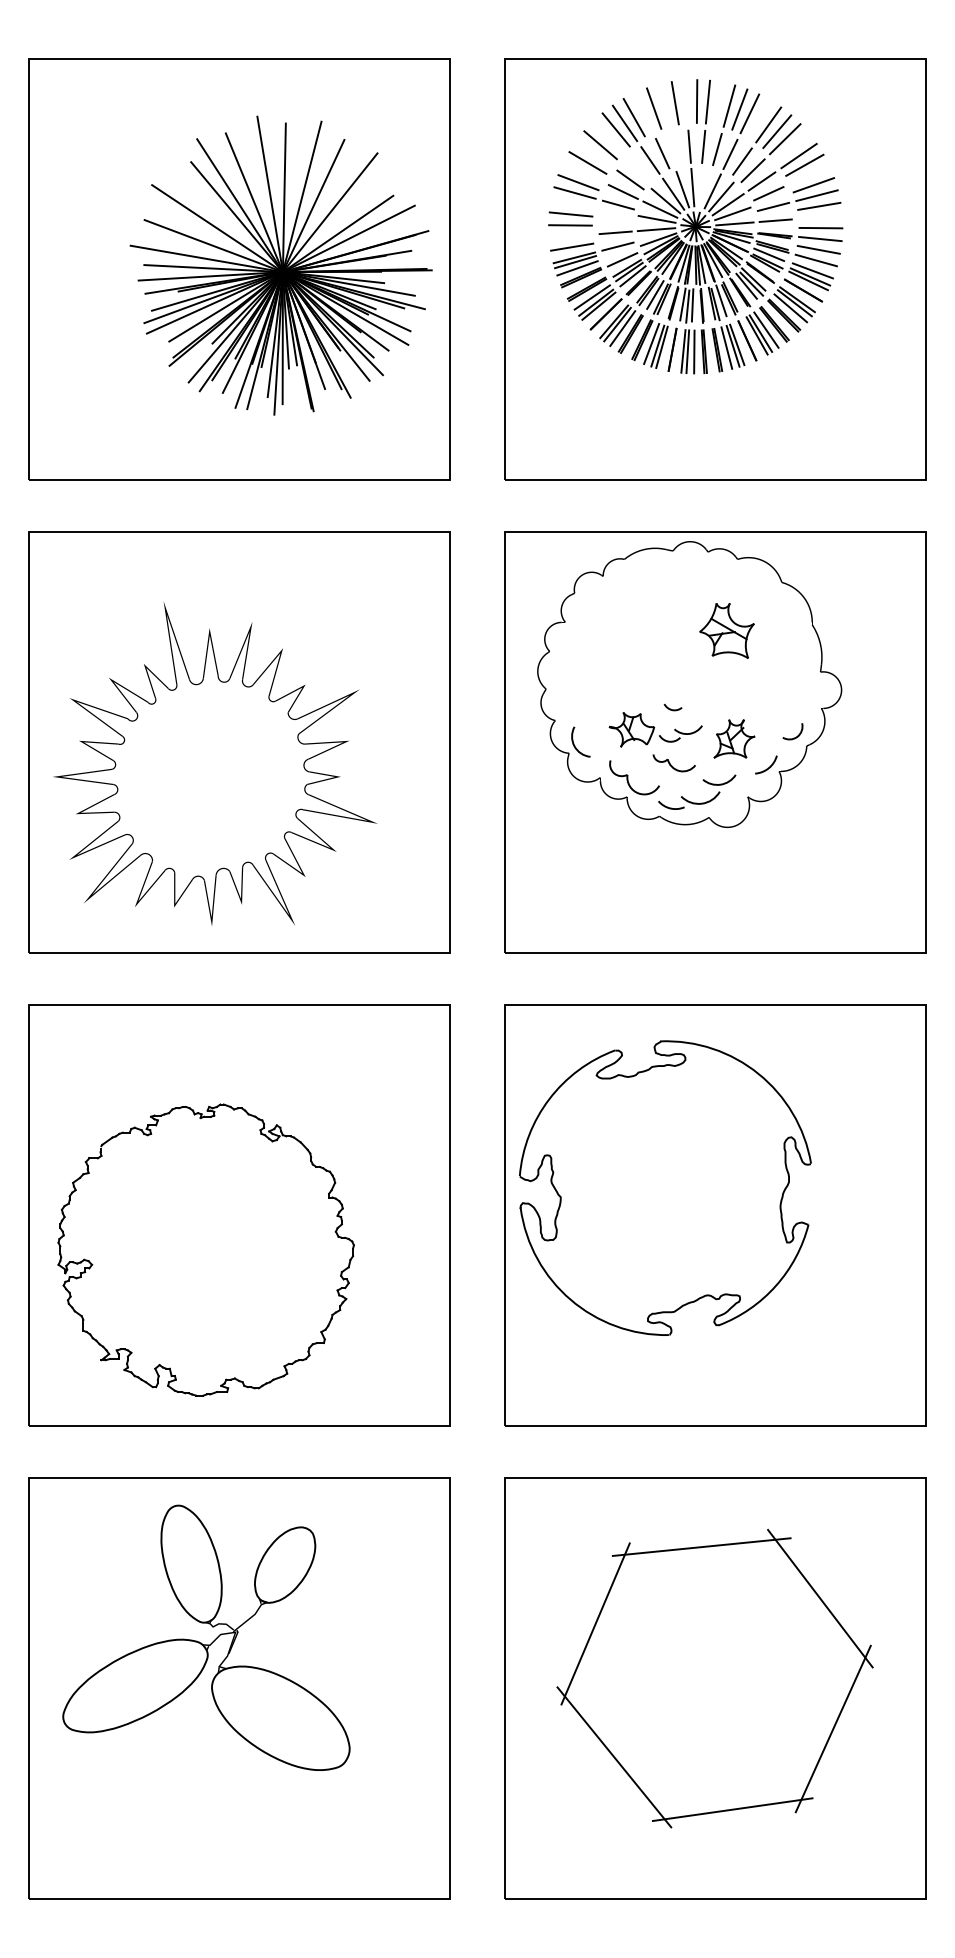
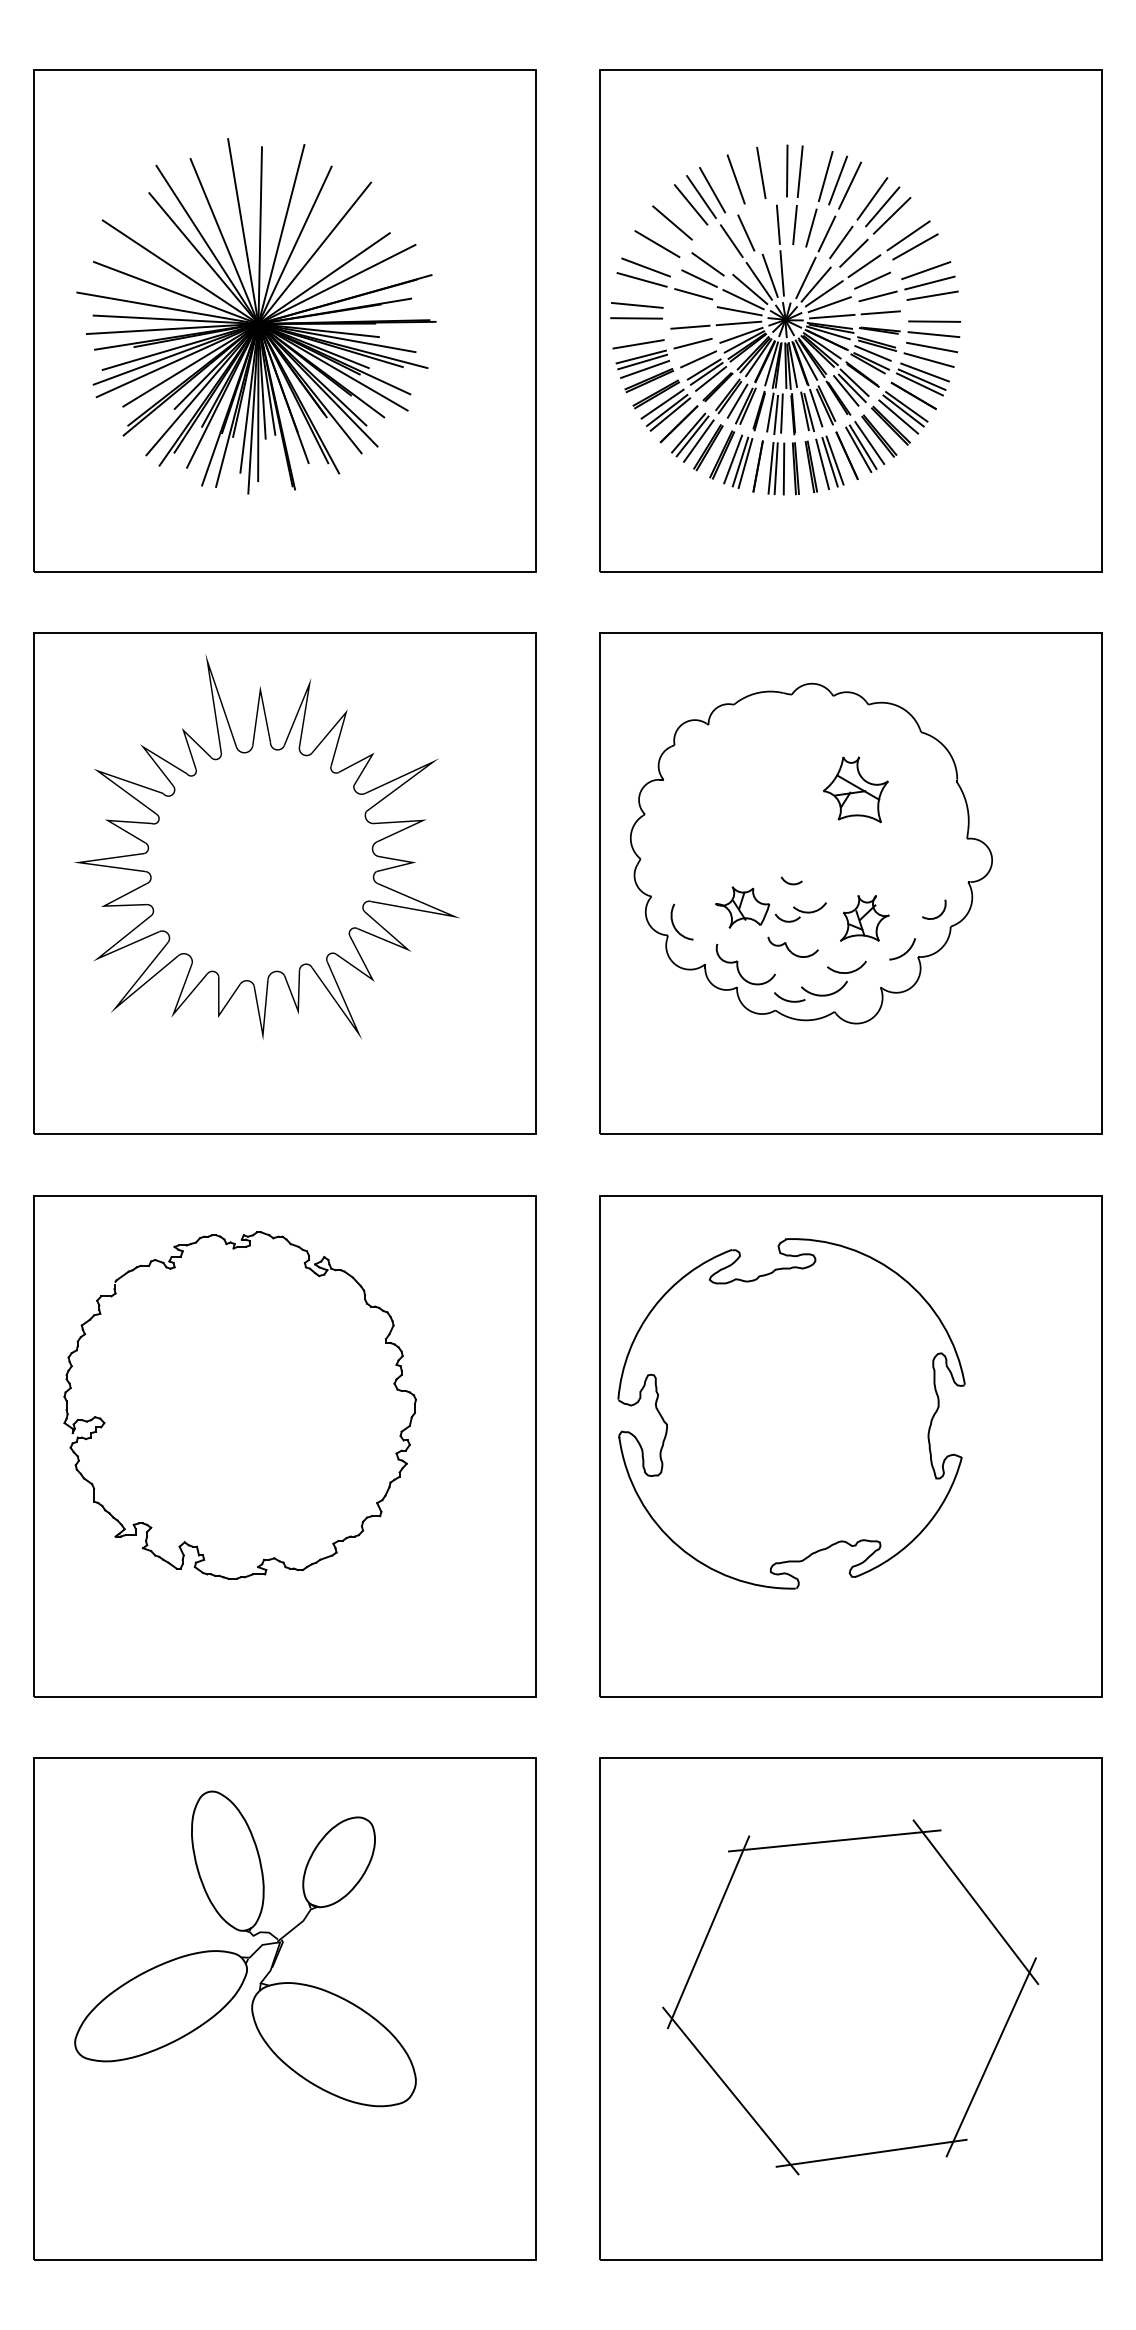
part: (695, 226) -> (785, 319), moved
part: (281, 265) -> (256, 316), moved
part: (689, 684) -> (811, 853), moved
text: (214, 763) -> (266, 846), moved
part: (92, 1264) -> (105, 1422), moved

